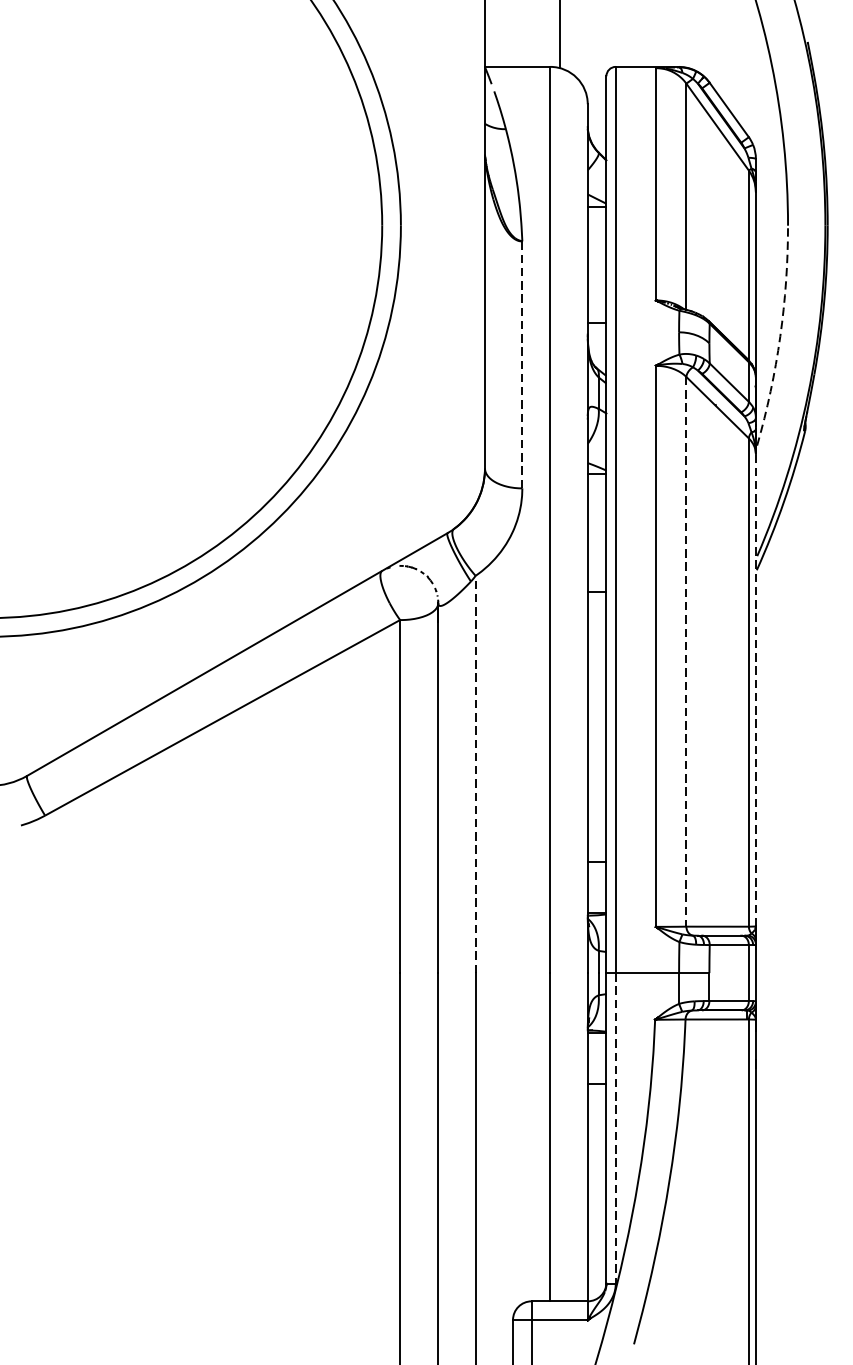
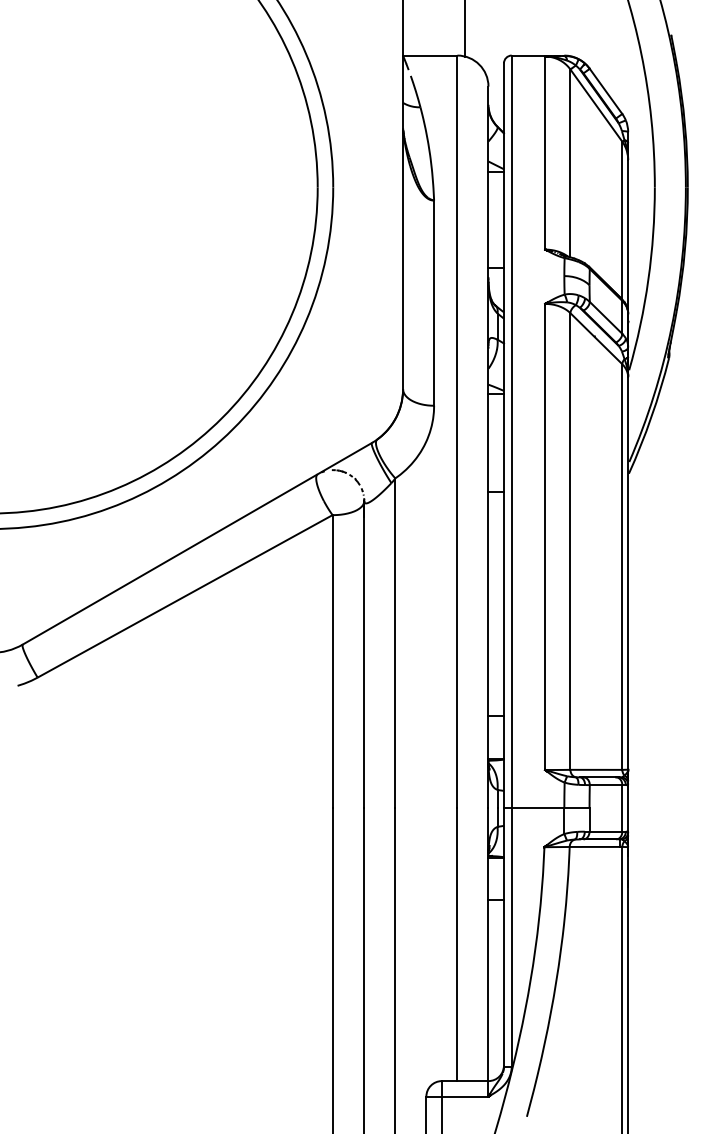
arc: (780, 336) -> (648, 279), dashed -> solid
line: (522, 365) -> (434, 303), dashed -> solid
line: (686, 653) -> (570, 542), dashed -> solid
line: (756, 689) -> (628, 572), dashed -> solid
line: (475, 774) -> (395, 643), dashed -> solid
line: (615, 1128) -> (511, 937), dashed -> solid

